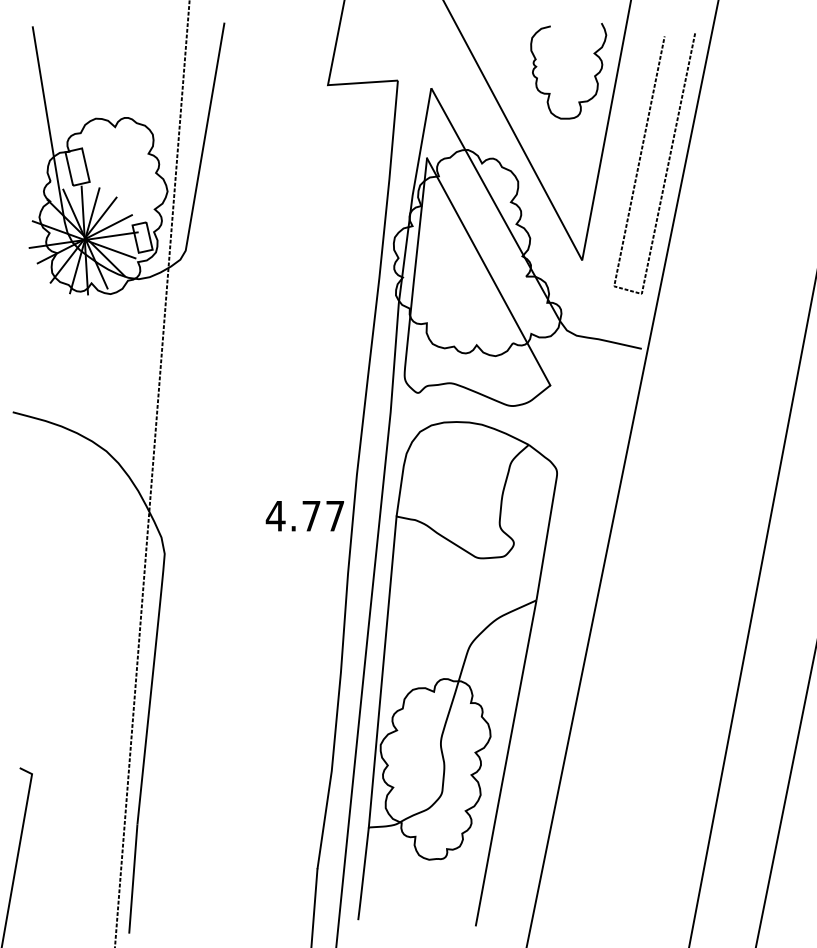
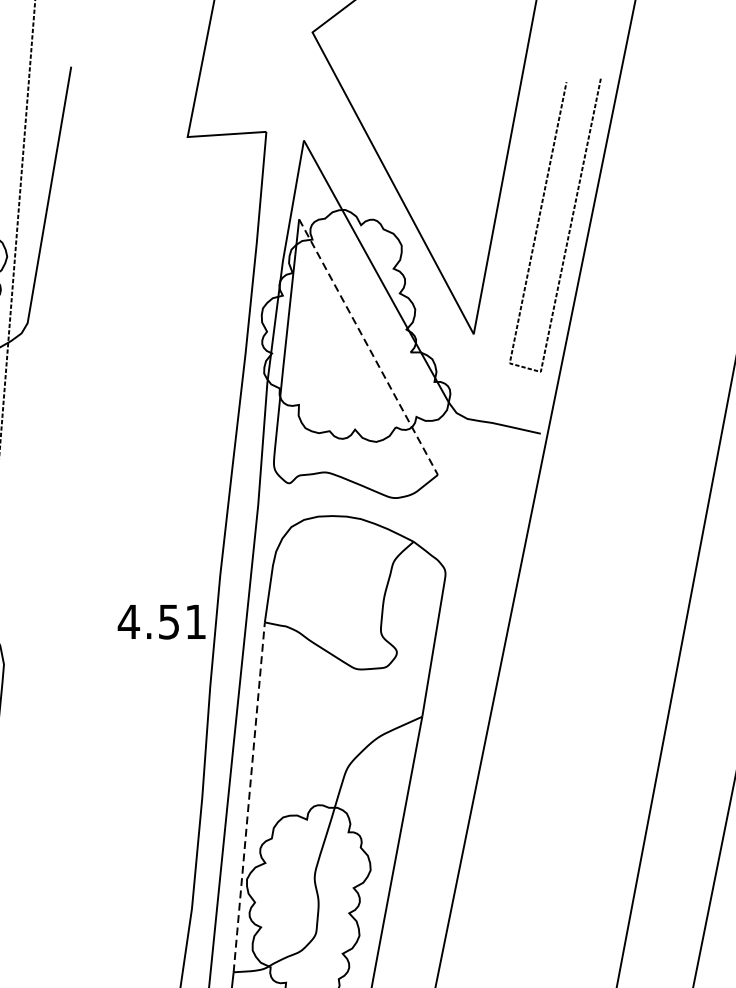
curve: (594, 75) -> (487, 126), removed
line: (488, 272) -> (368, 347), solid -> dashed
text: (323, 516) -> (182, 622), 4.77 -> 4.51
line: (382, 671) -> (249, 796), solid -> dashed

